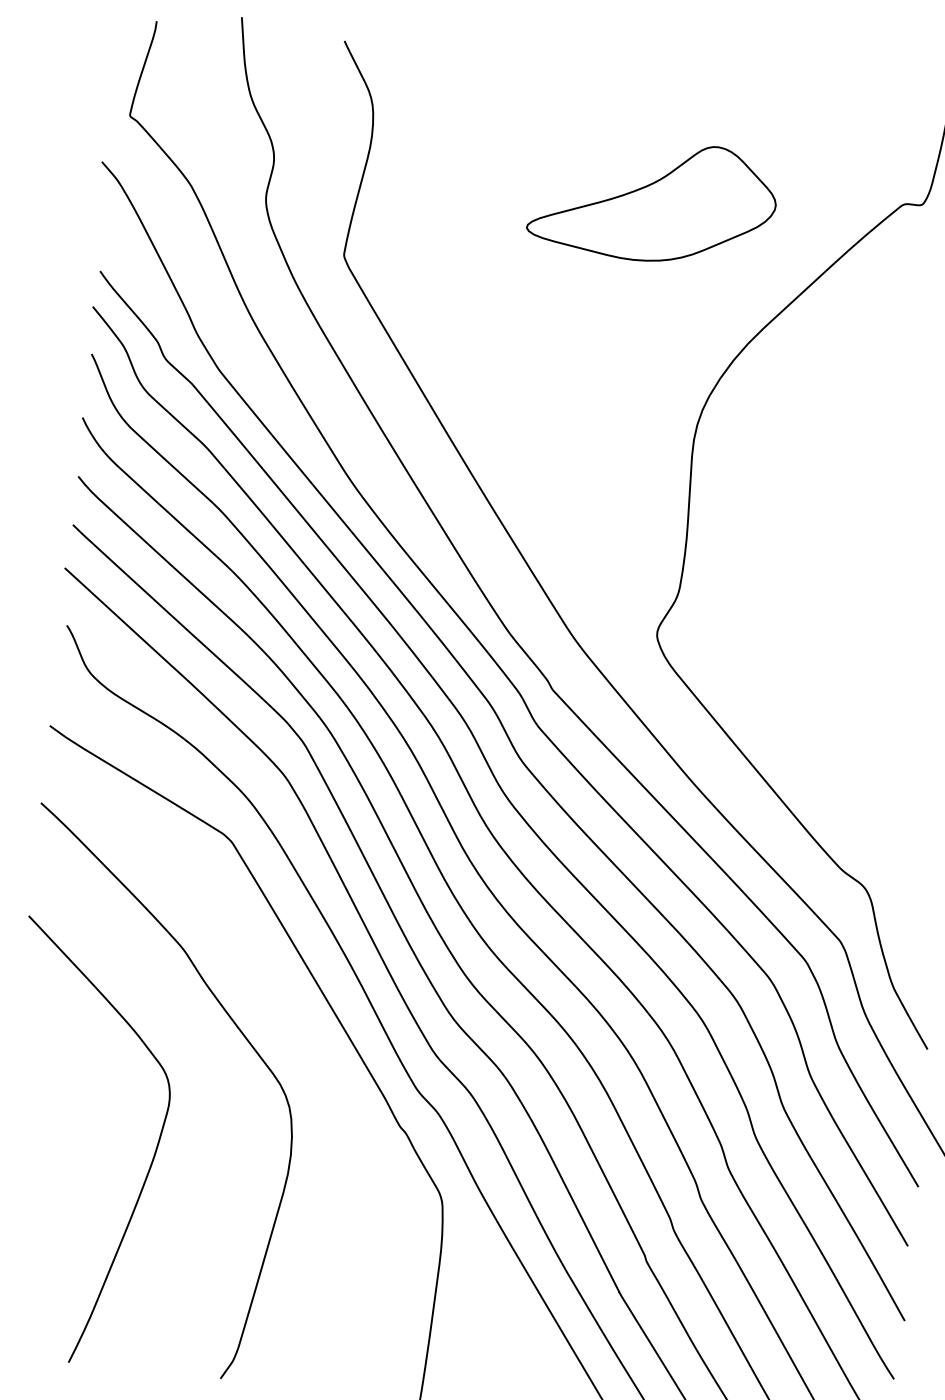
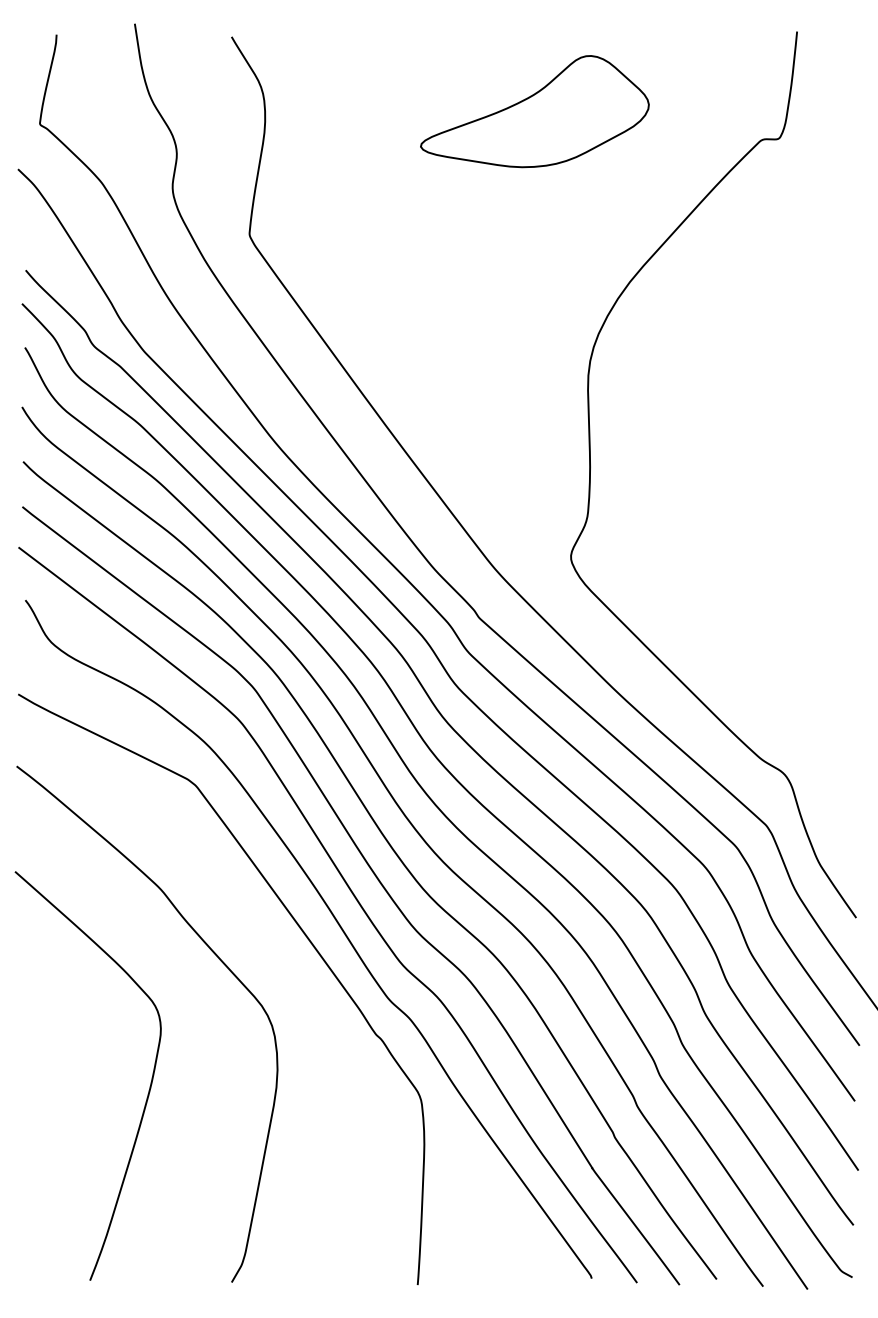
part: (652, 201) -> (534, 111), moved

